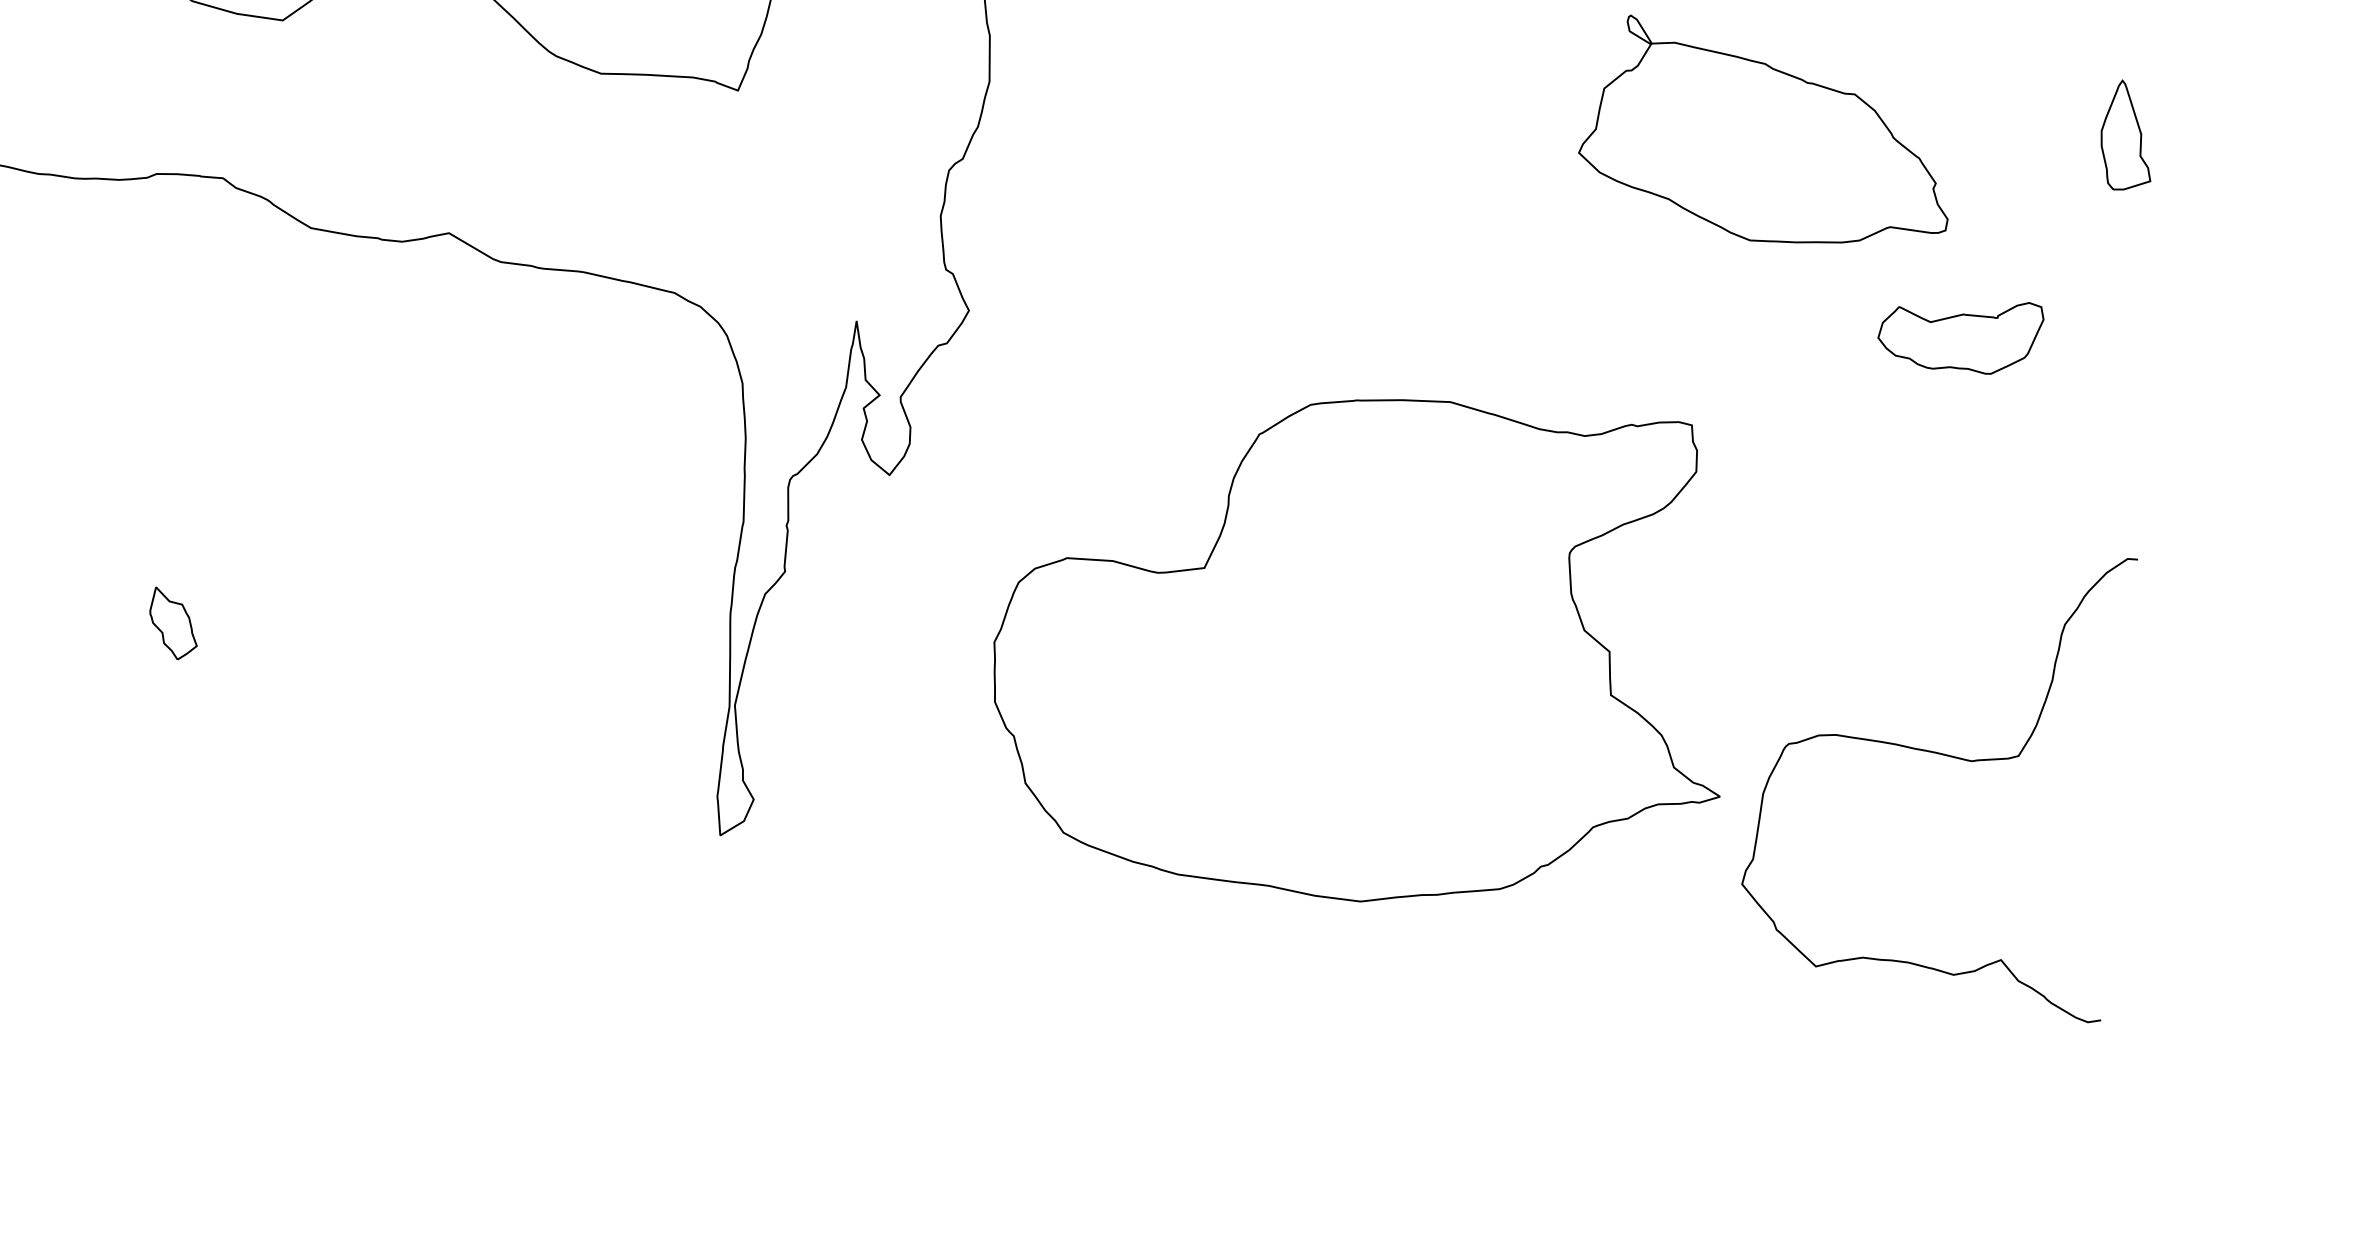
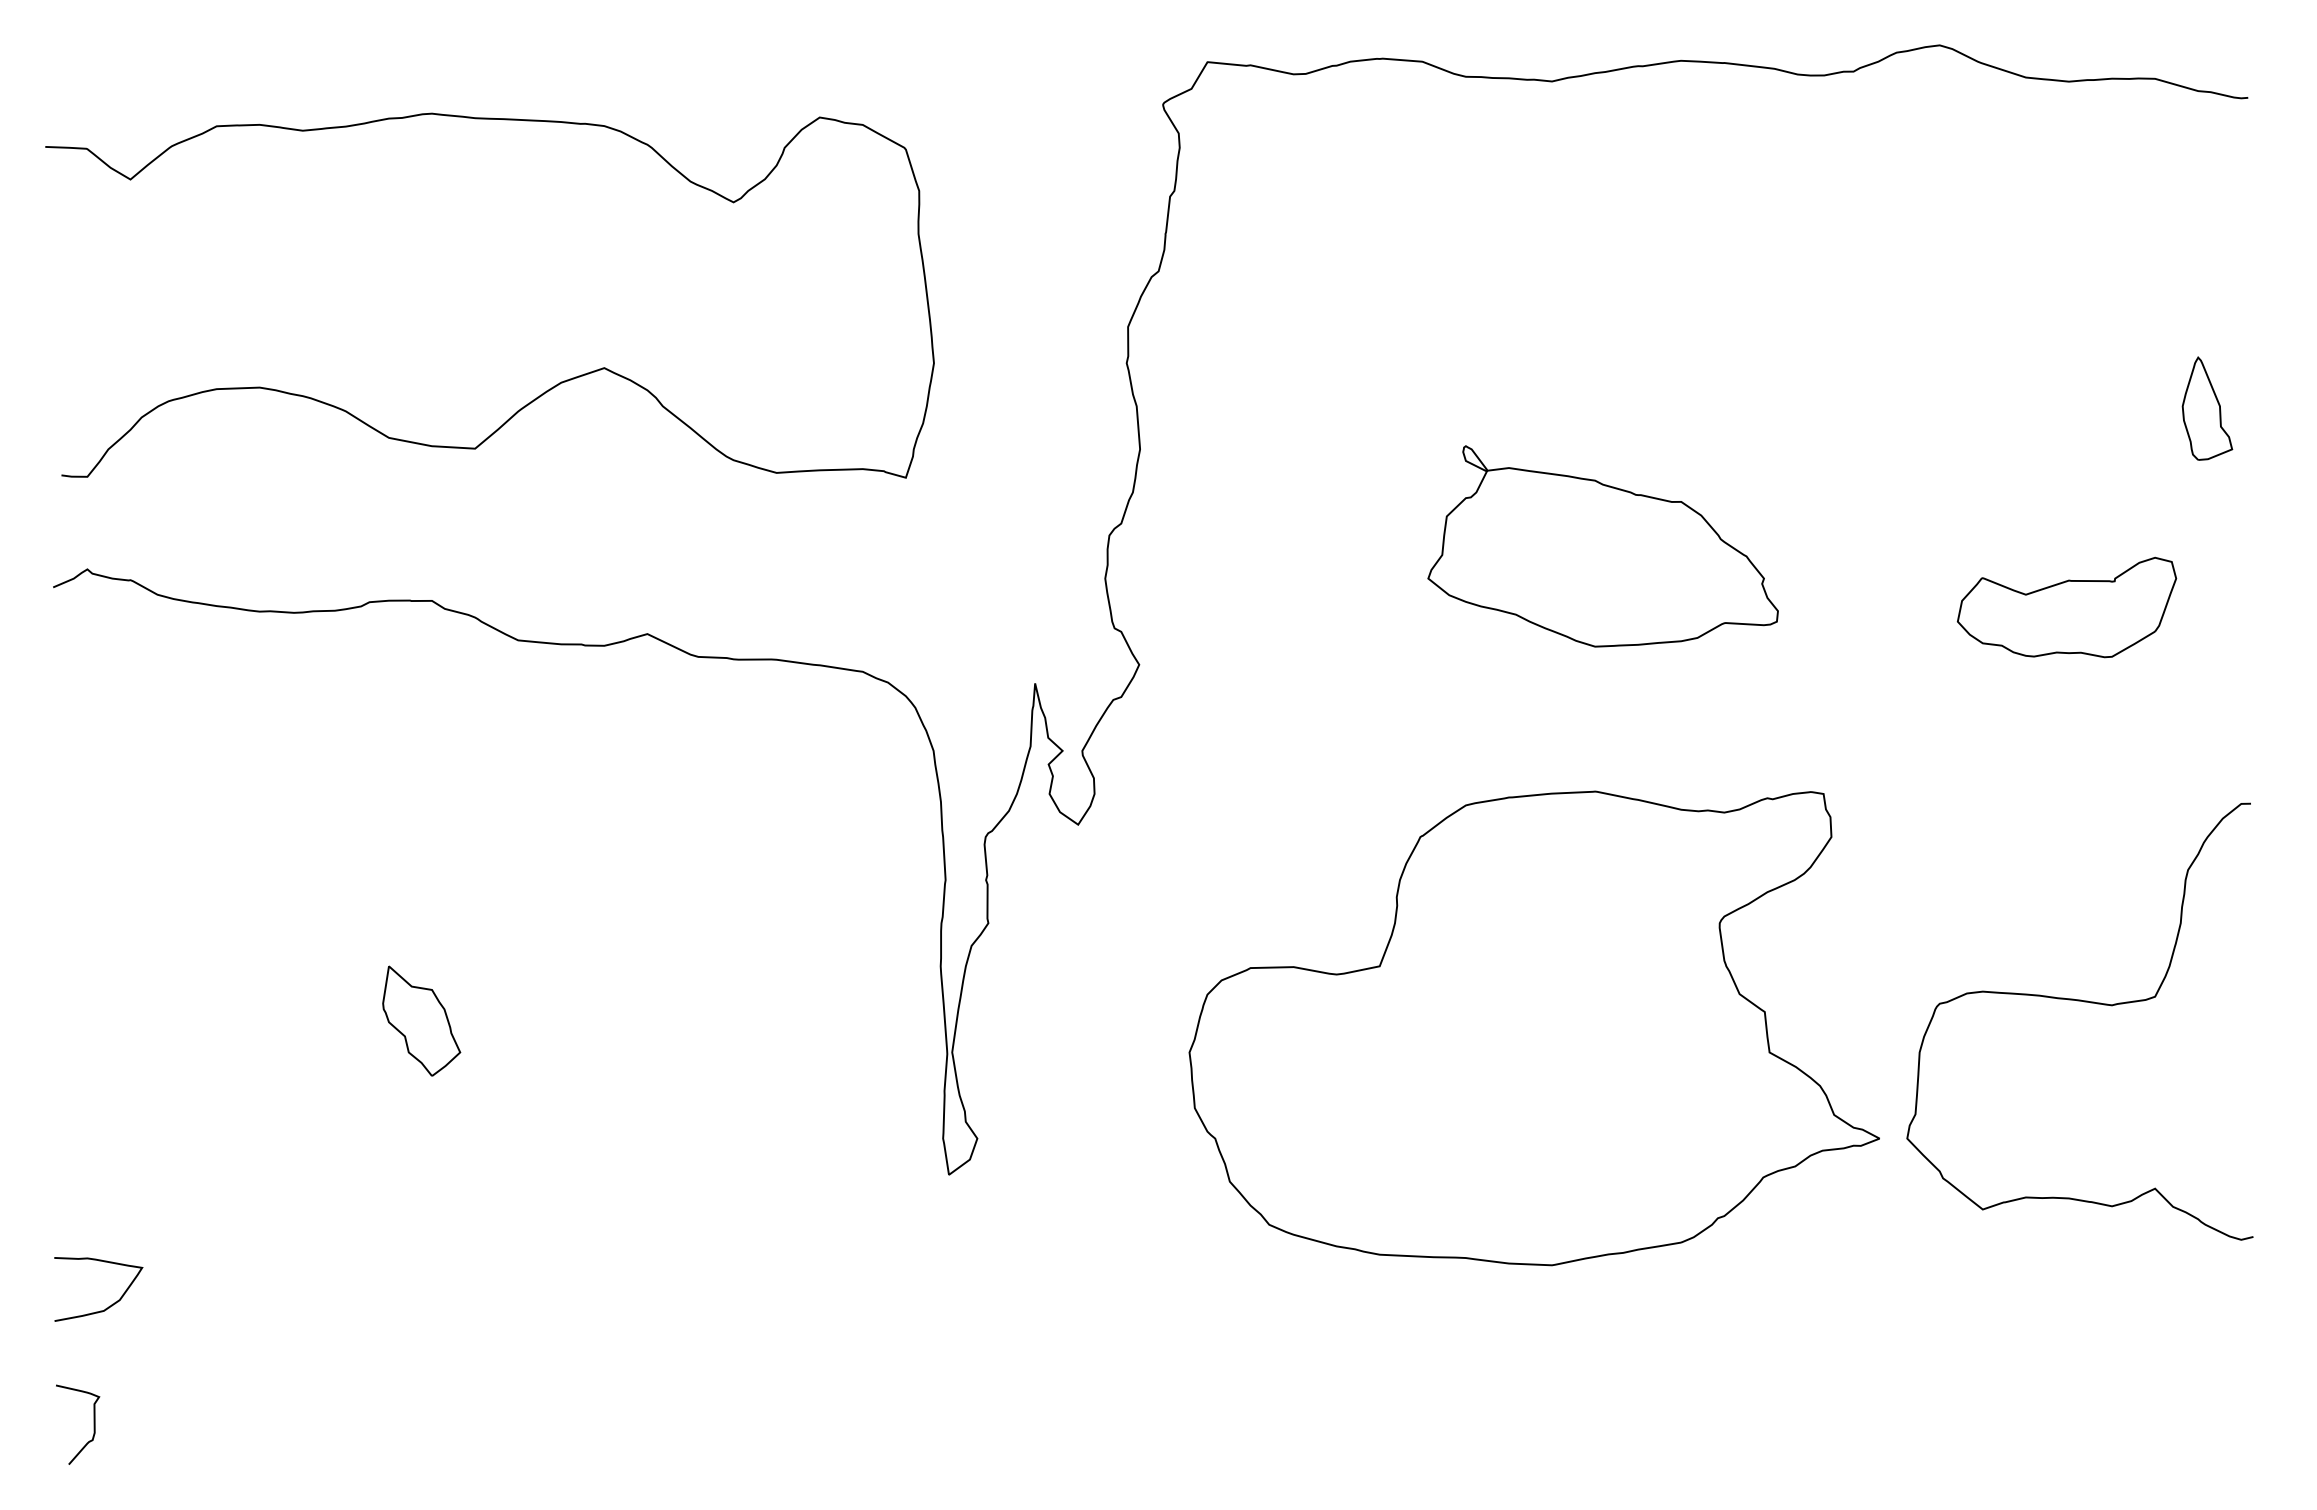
part: (1767, 134) -> (1602, 546), moved
part: (1960, 334) -> (2067, 607), size x1.43
part: (173, 623) -> (421, 1020), size x1.67
part: (1362, 648) -> (1533, 1028), moved

